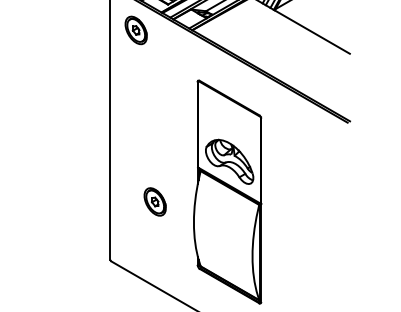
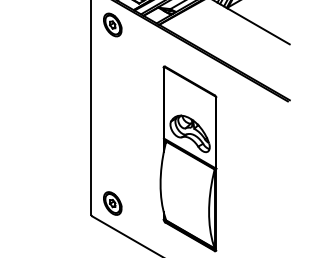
part: (154, 201) -> (112, 203), moved

